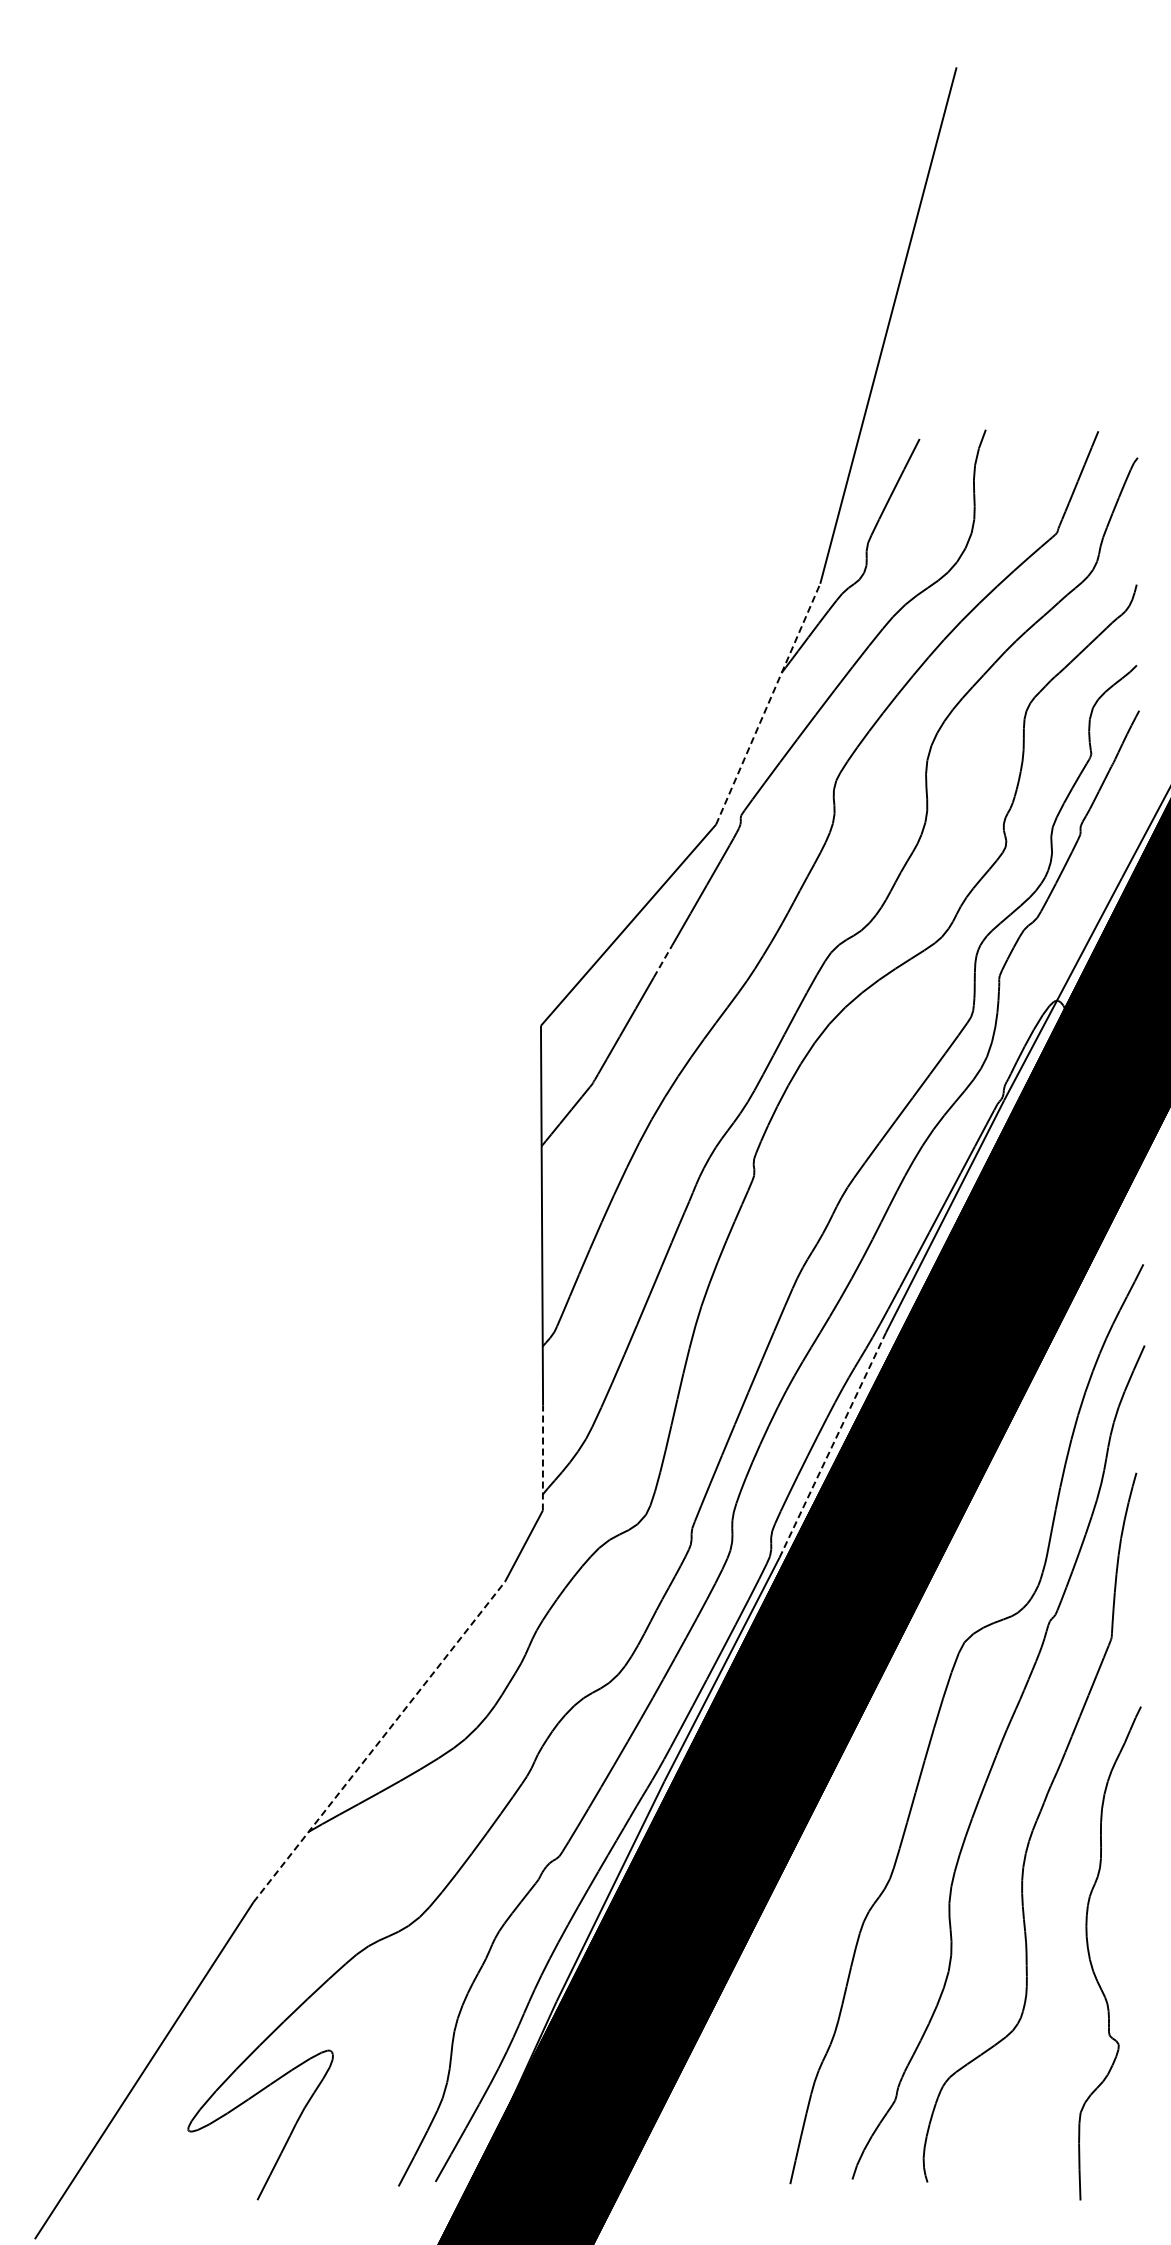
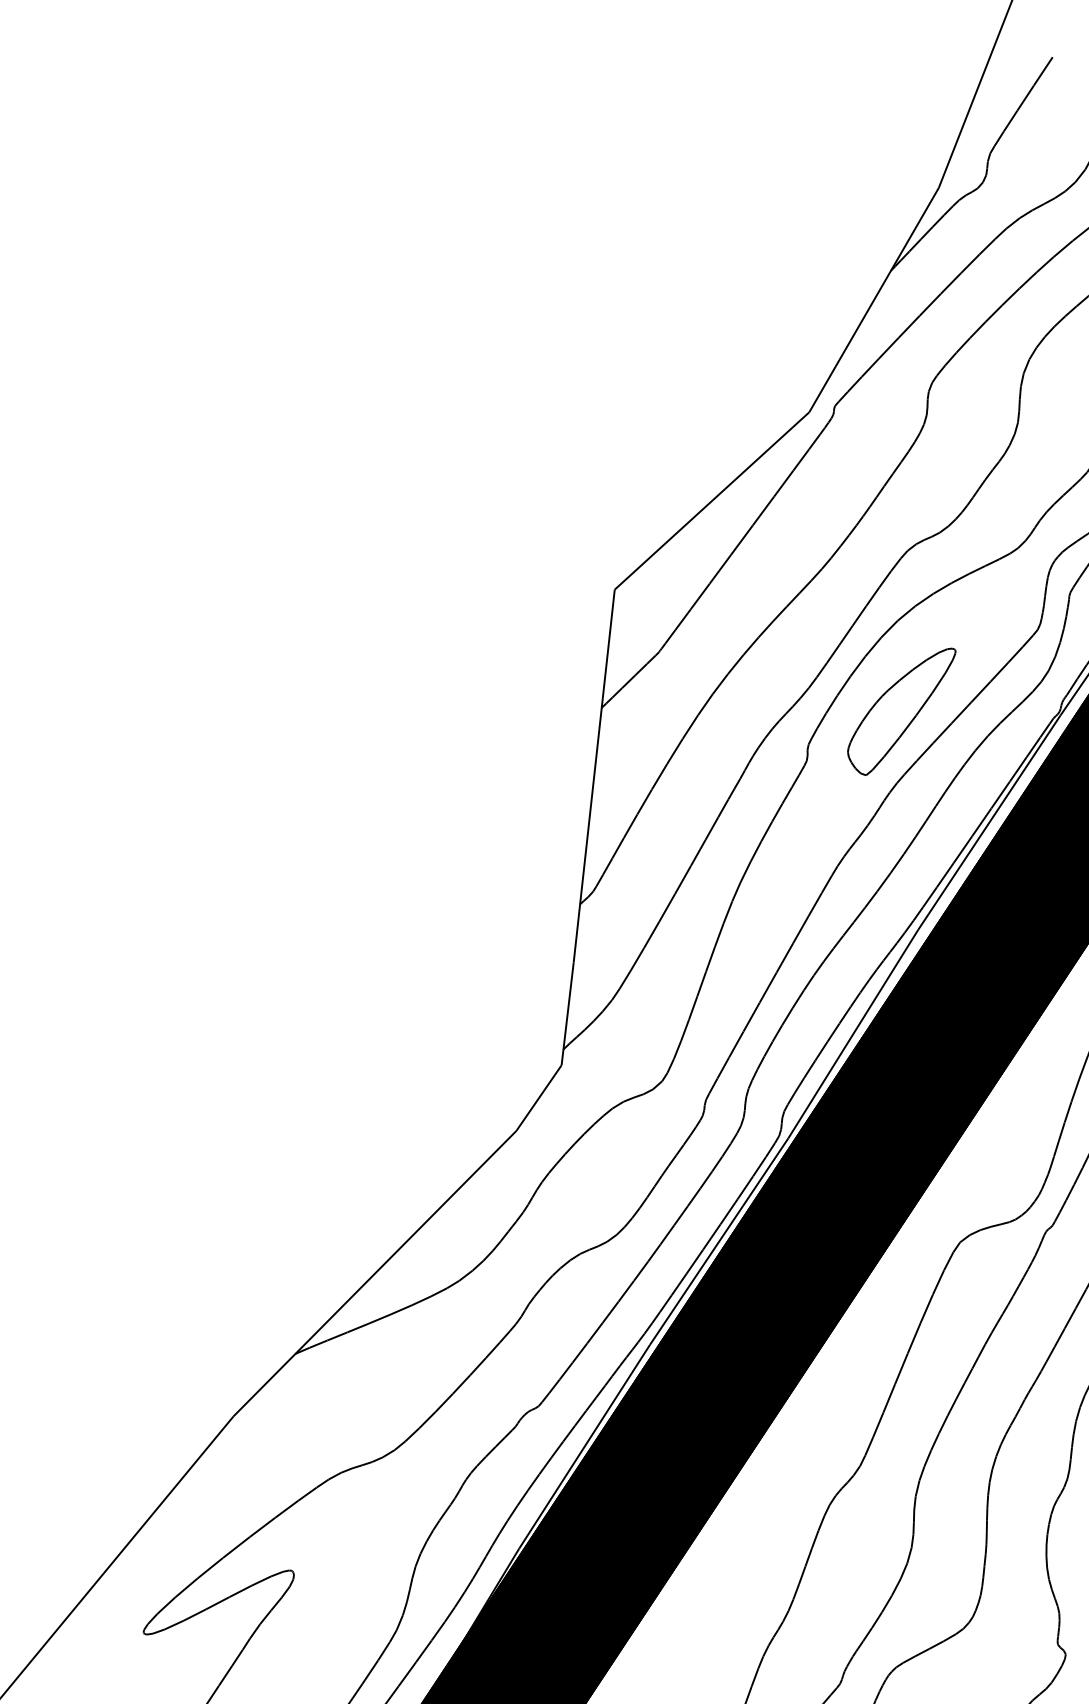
line: (768, 703) -> (874, 299), dashed -> solid
line: (663, 961) -> (742, 540), dashed -> solid
part: (842, 1114) -> (900, 710), added
line: (832, 1444) -> (853, 1033), dashed -> solid
line: (542, 1457) -> (567, 1013), dashed -> solid
line: (379, 1741) -> (375, 1273), dashed -> solid

